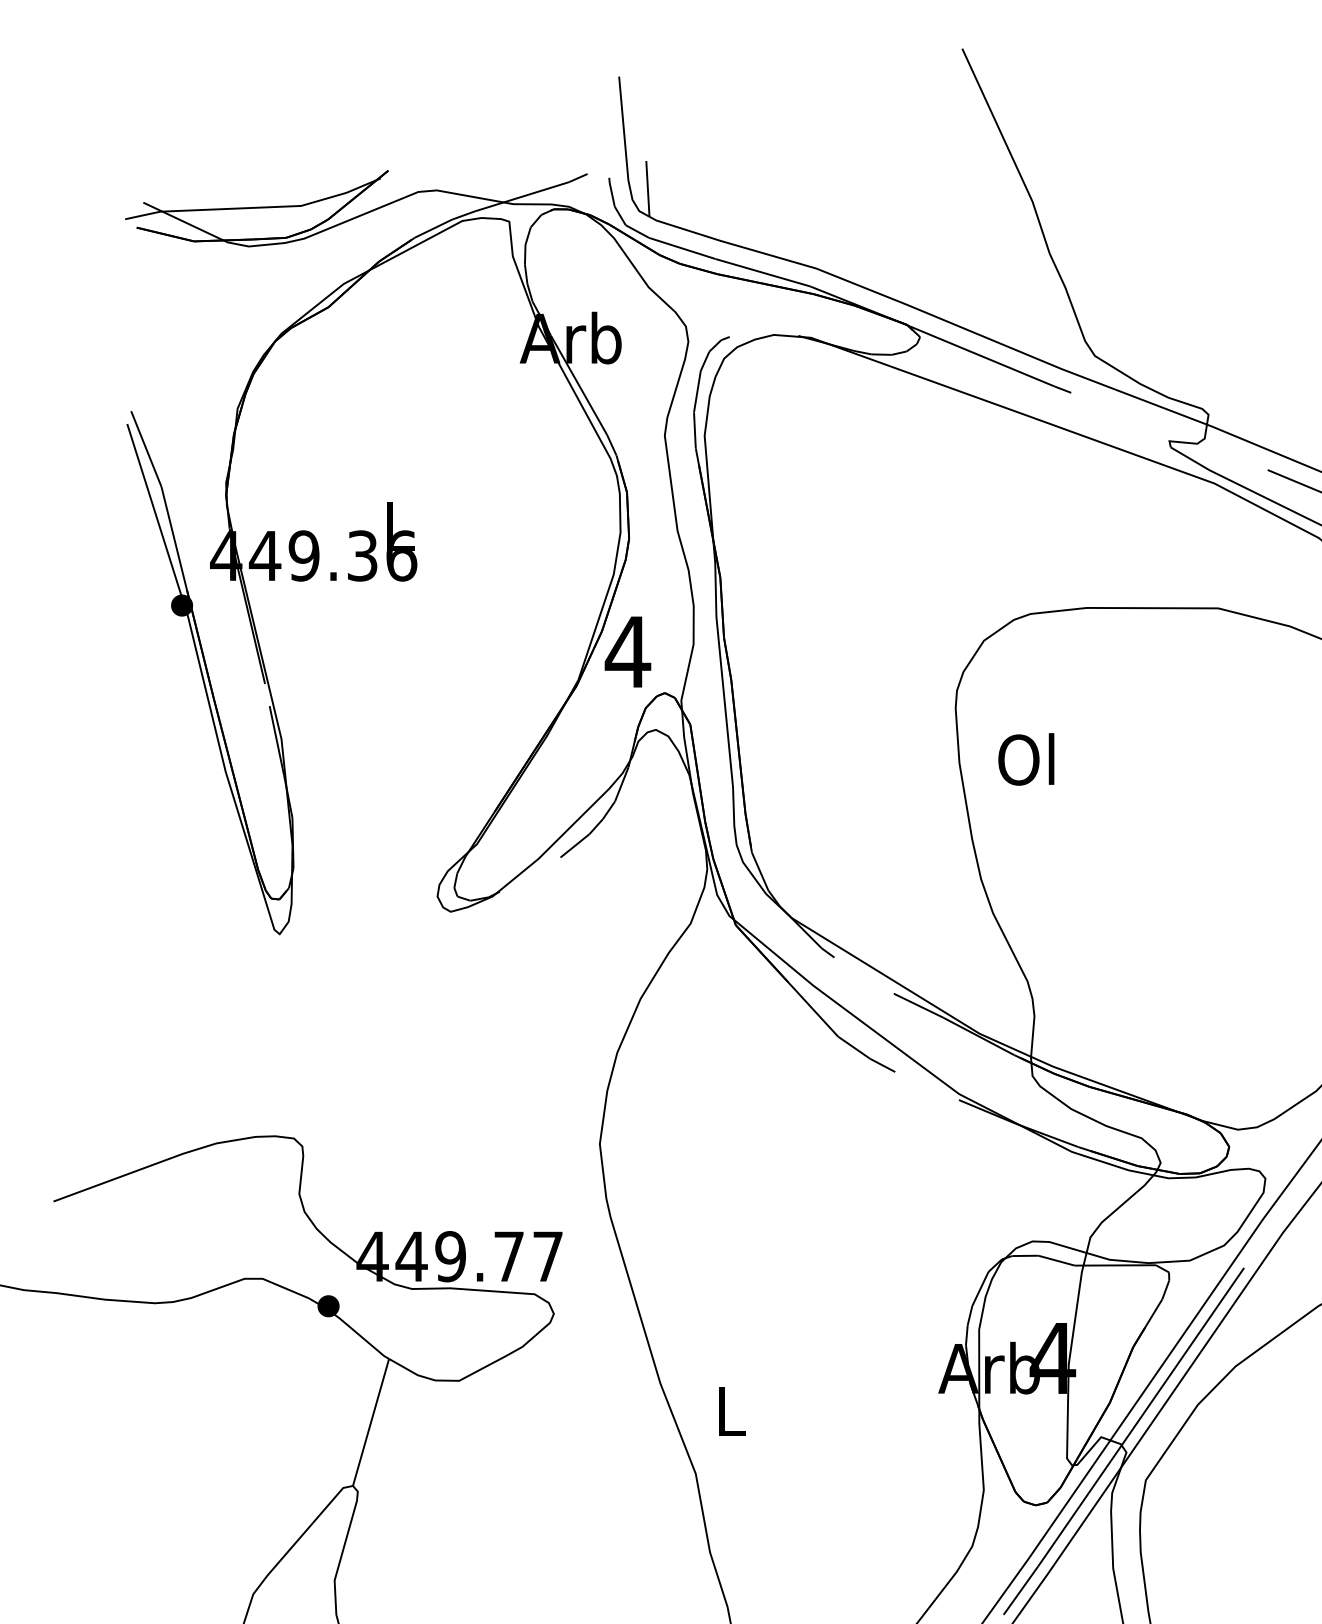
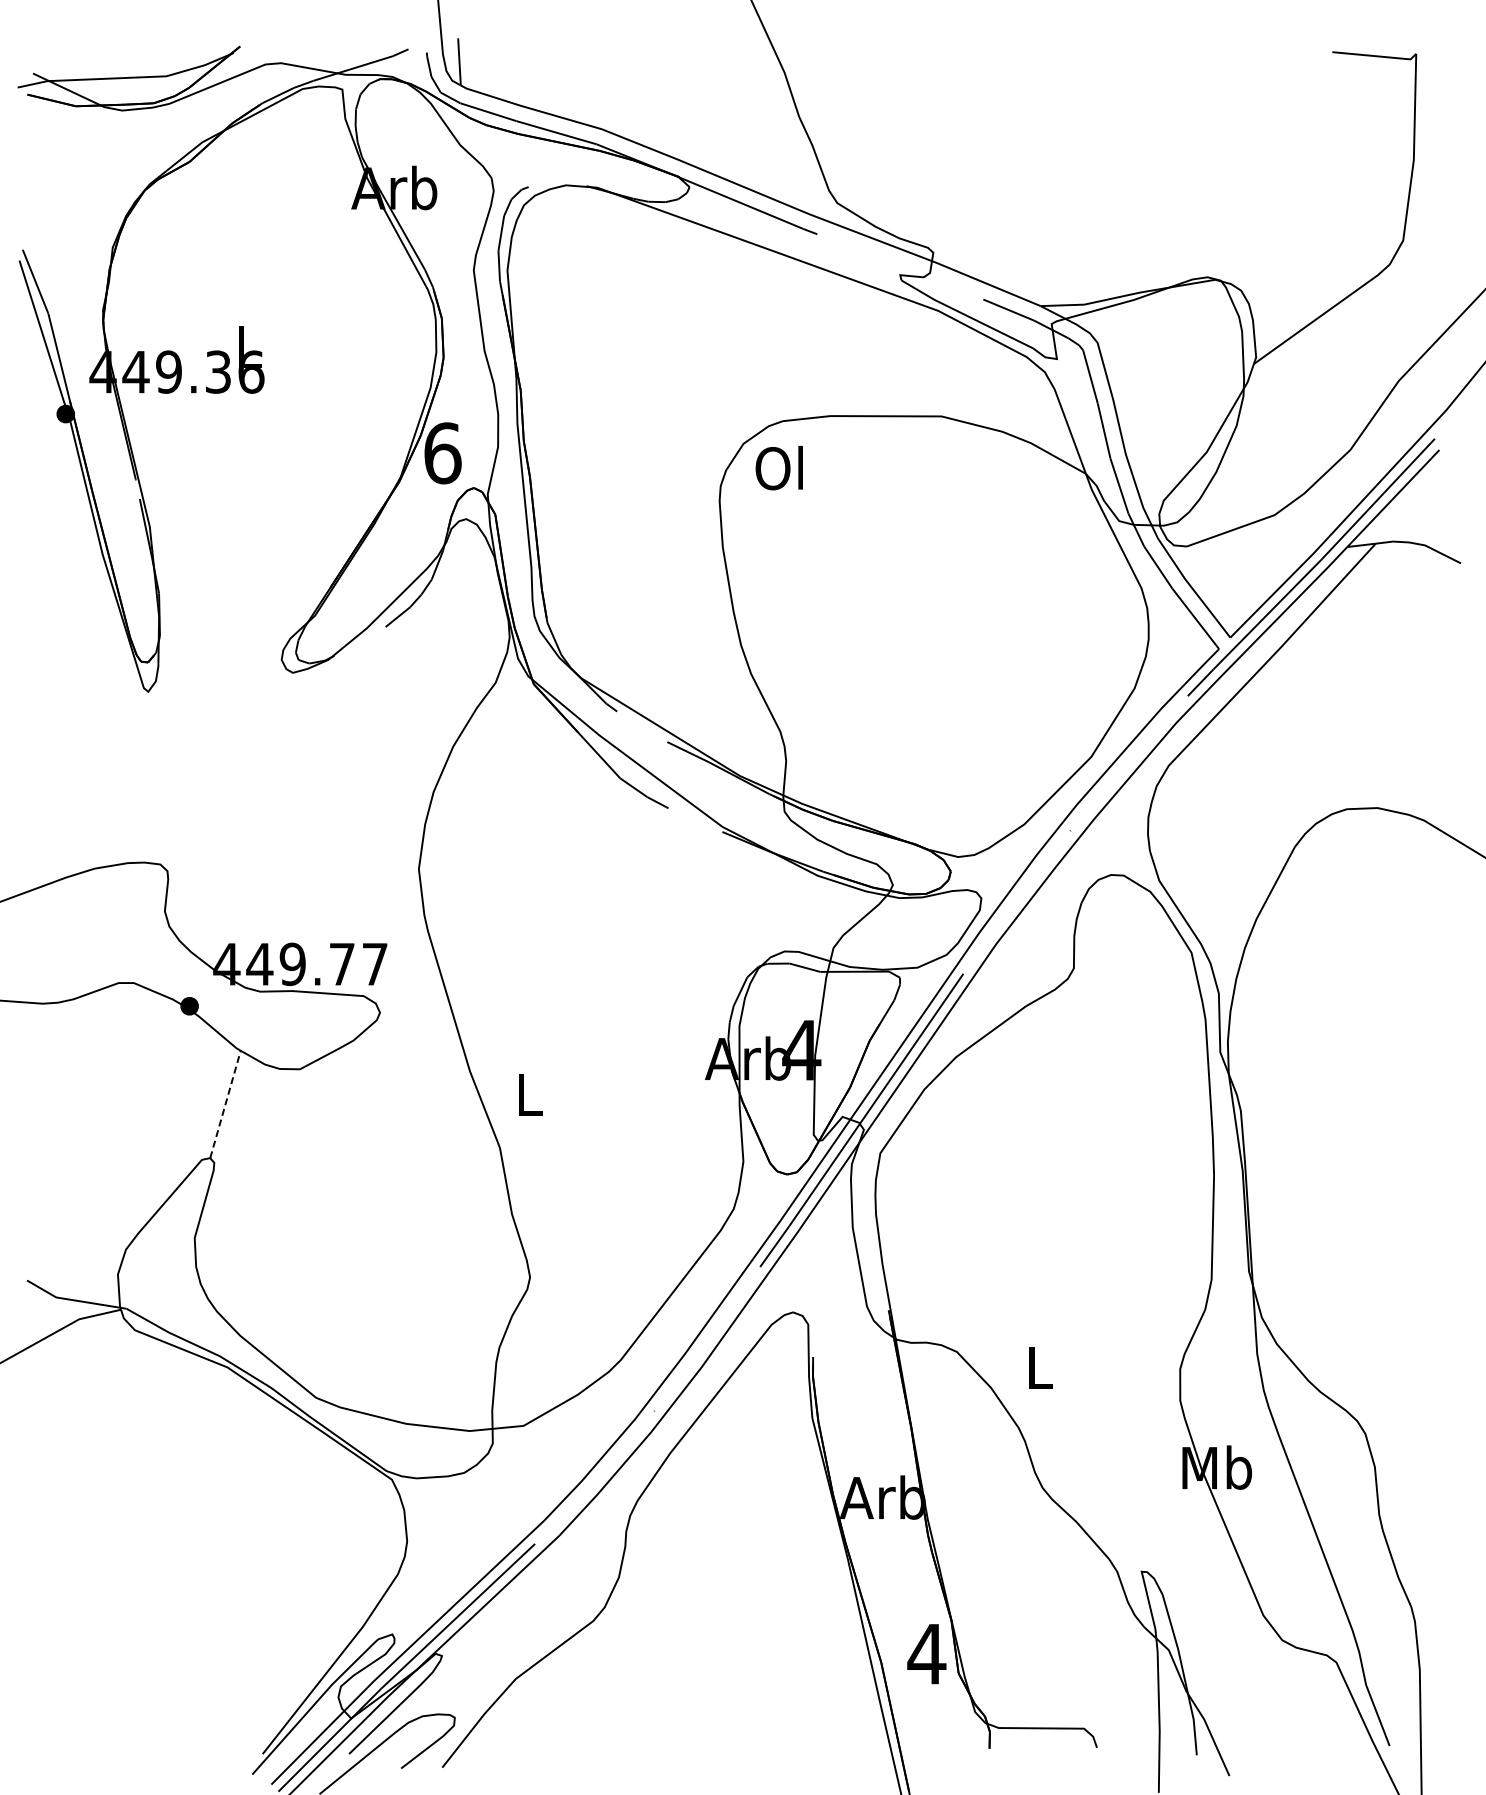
text: (627, 652) -> (442, 453), 4 -> 6
text: (1025, 759) -> (778, 468), moved
line: (371, 1422) -> (225, 1104), solid -> dashed

